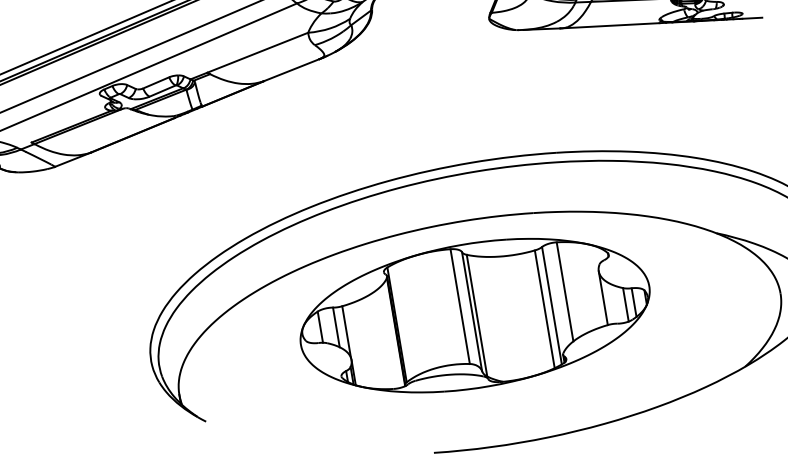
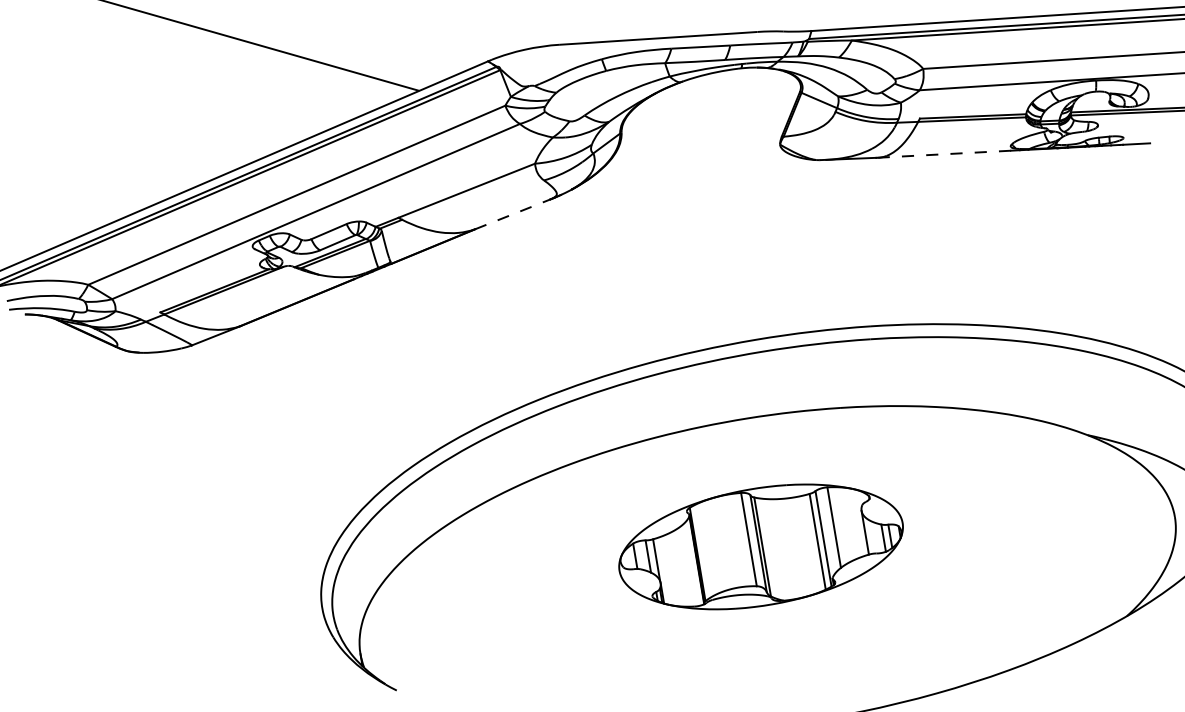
line: (610, 25) -> (944, 154), solid -> dashed
line: (291, 70) -> (512, 214), solid -> dashed
part: (474, 315) -> (760, 546), size x0.6

